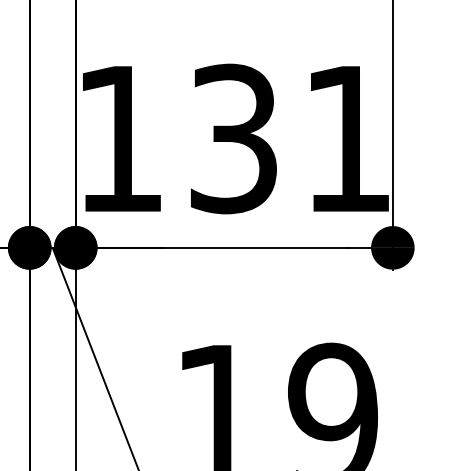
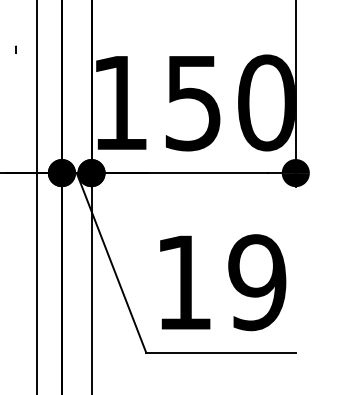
text: (289, 138) -> (229, 102), 131 -> 150

